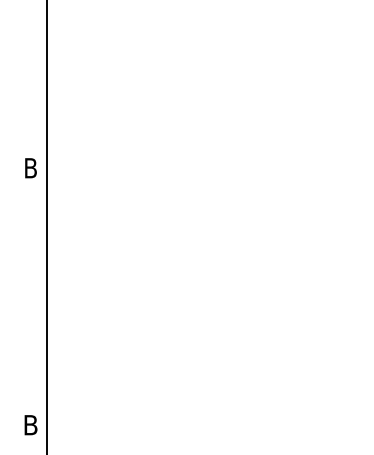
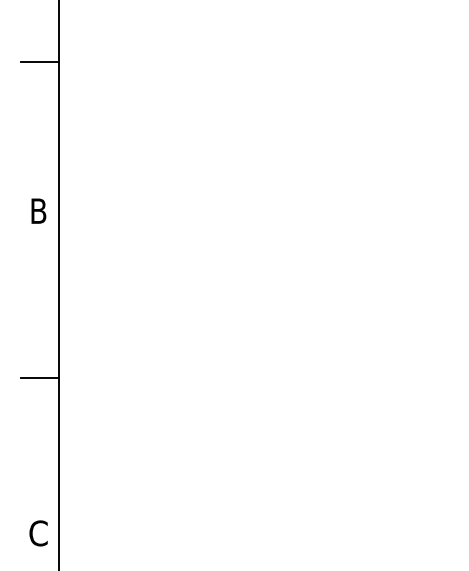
line: (31, 48) -> (39, 61), added
line: (31, 300) -> (39, 377), added
text: (30, 425) -> (38, 533), B -> C

